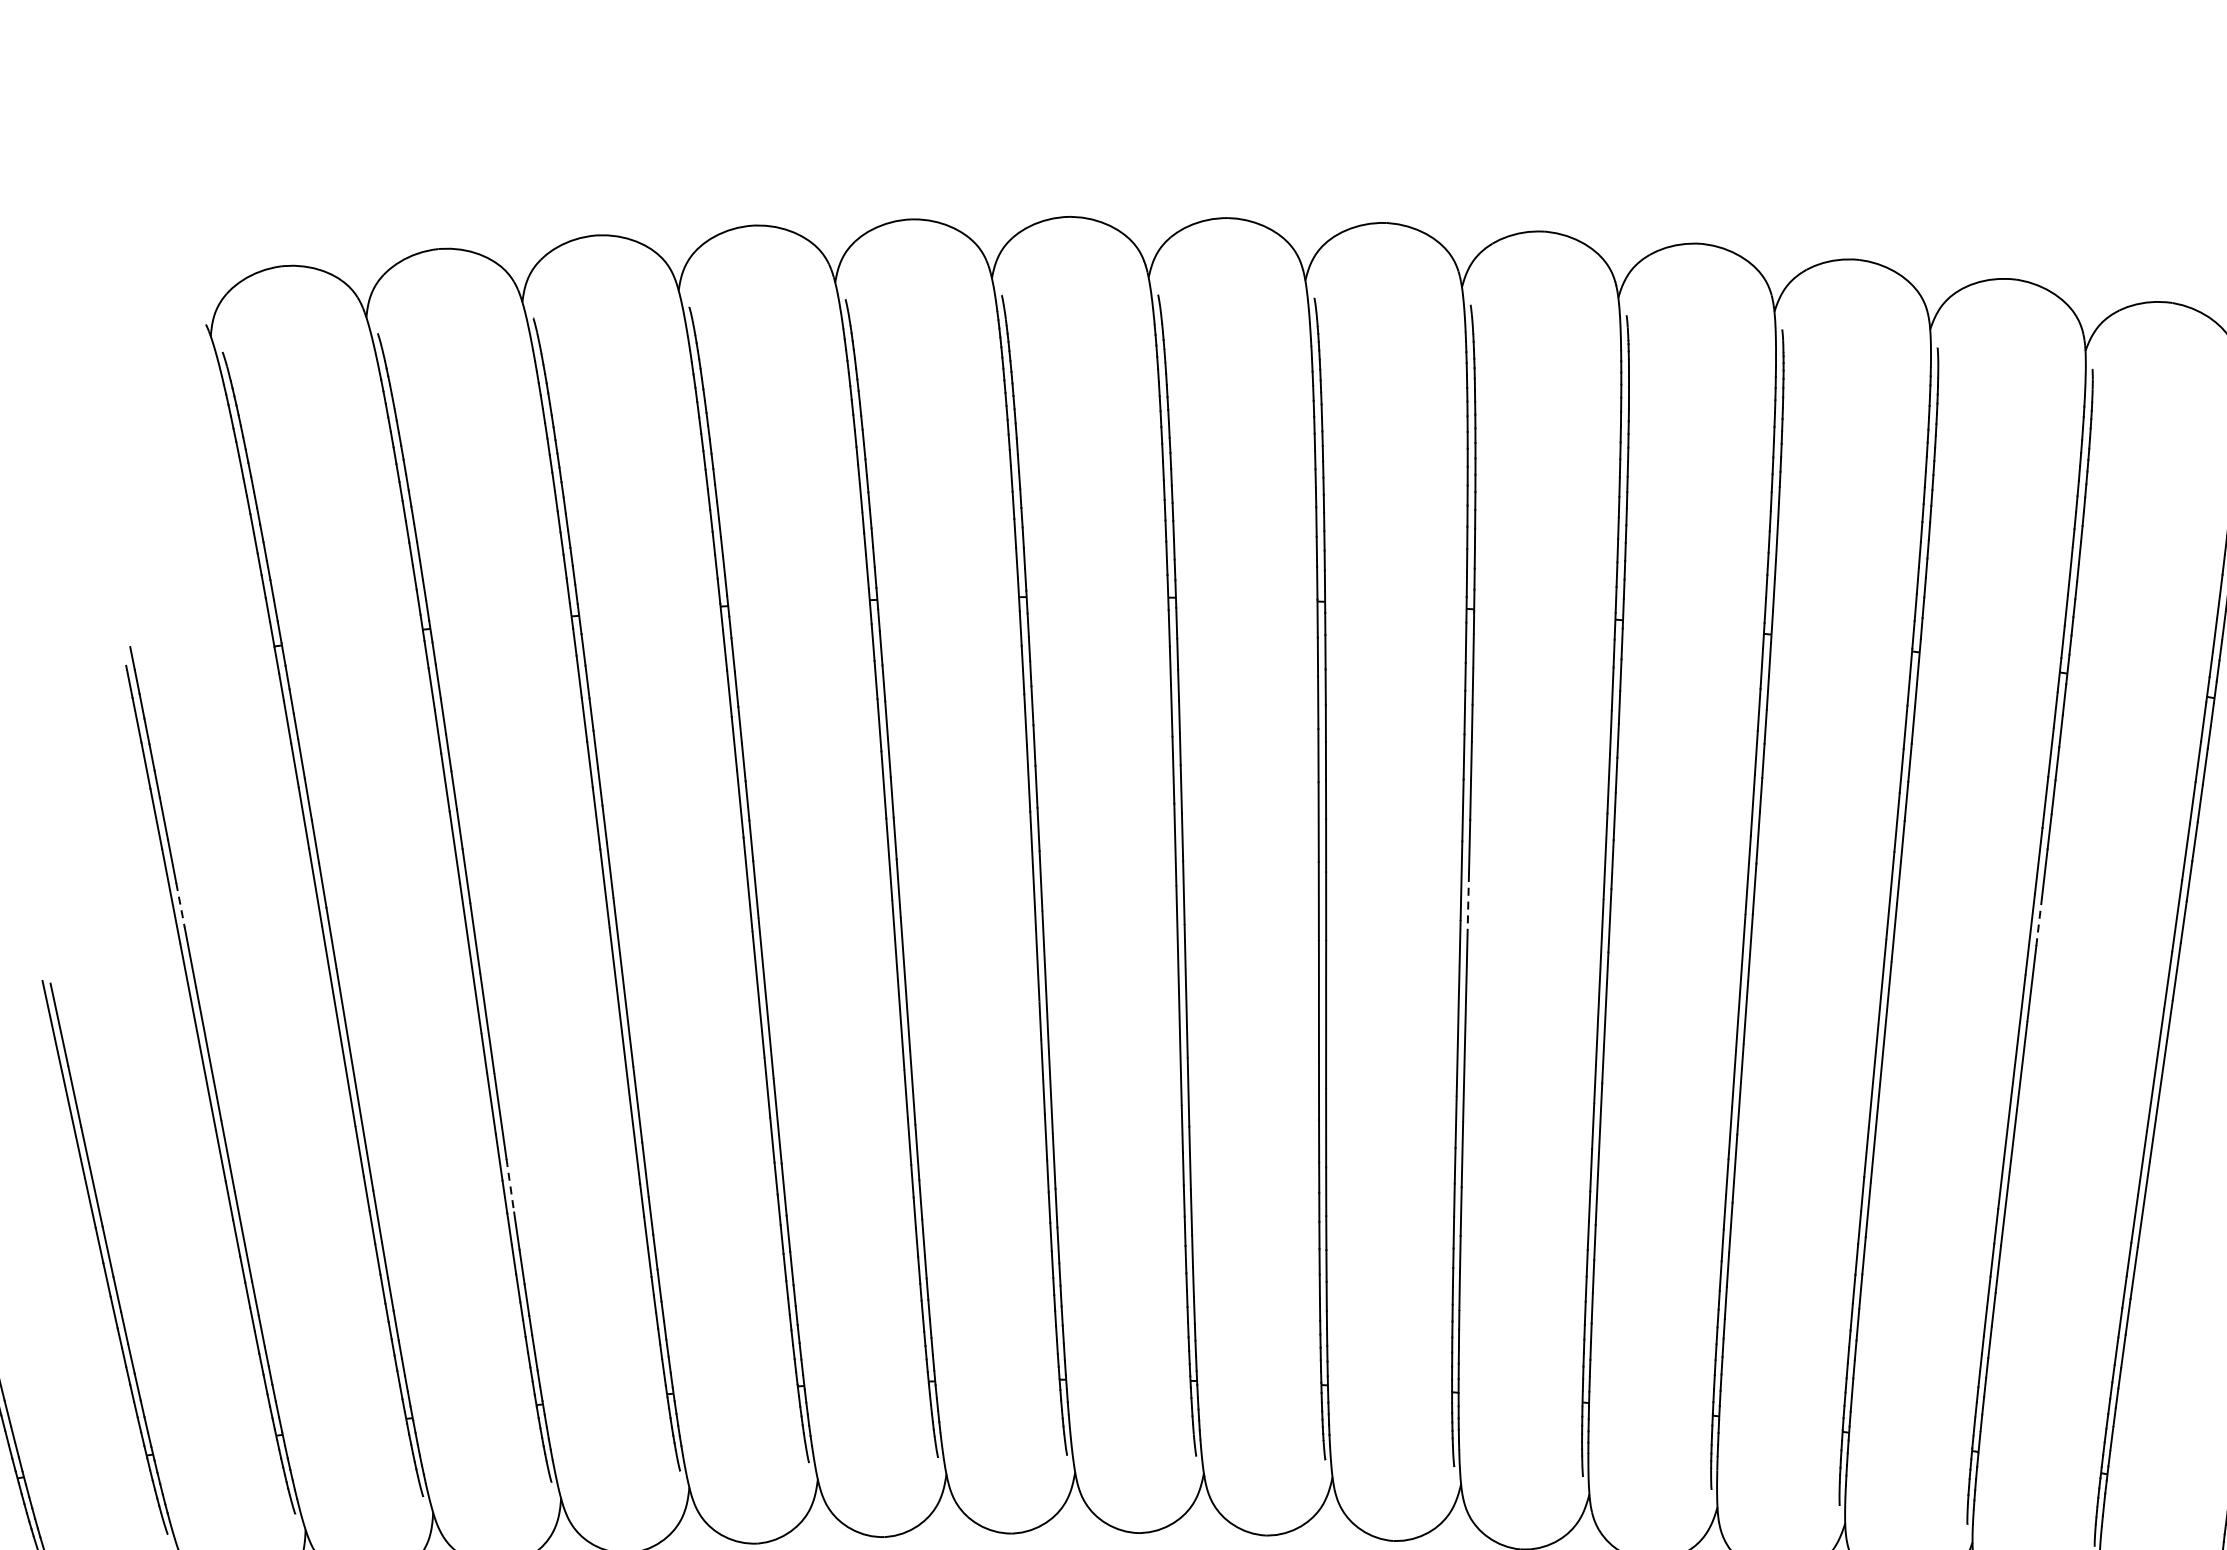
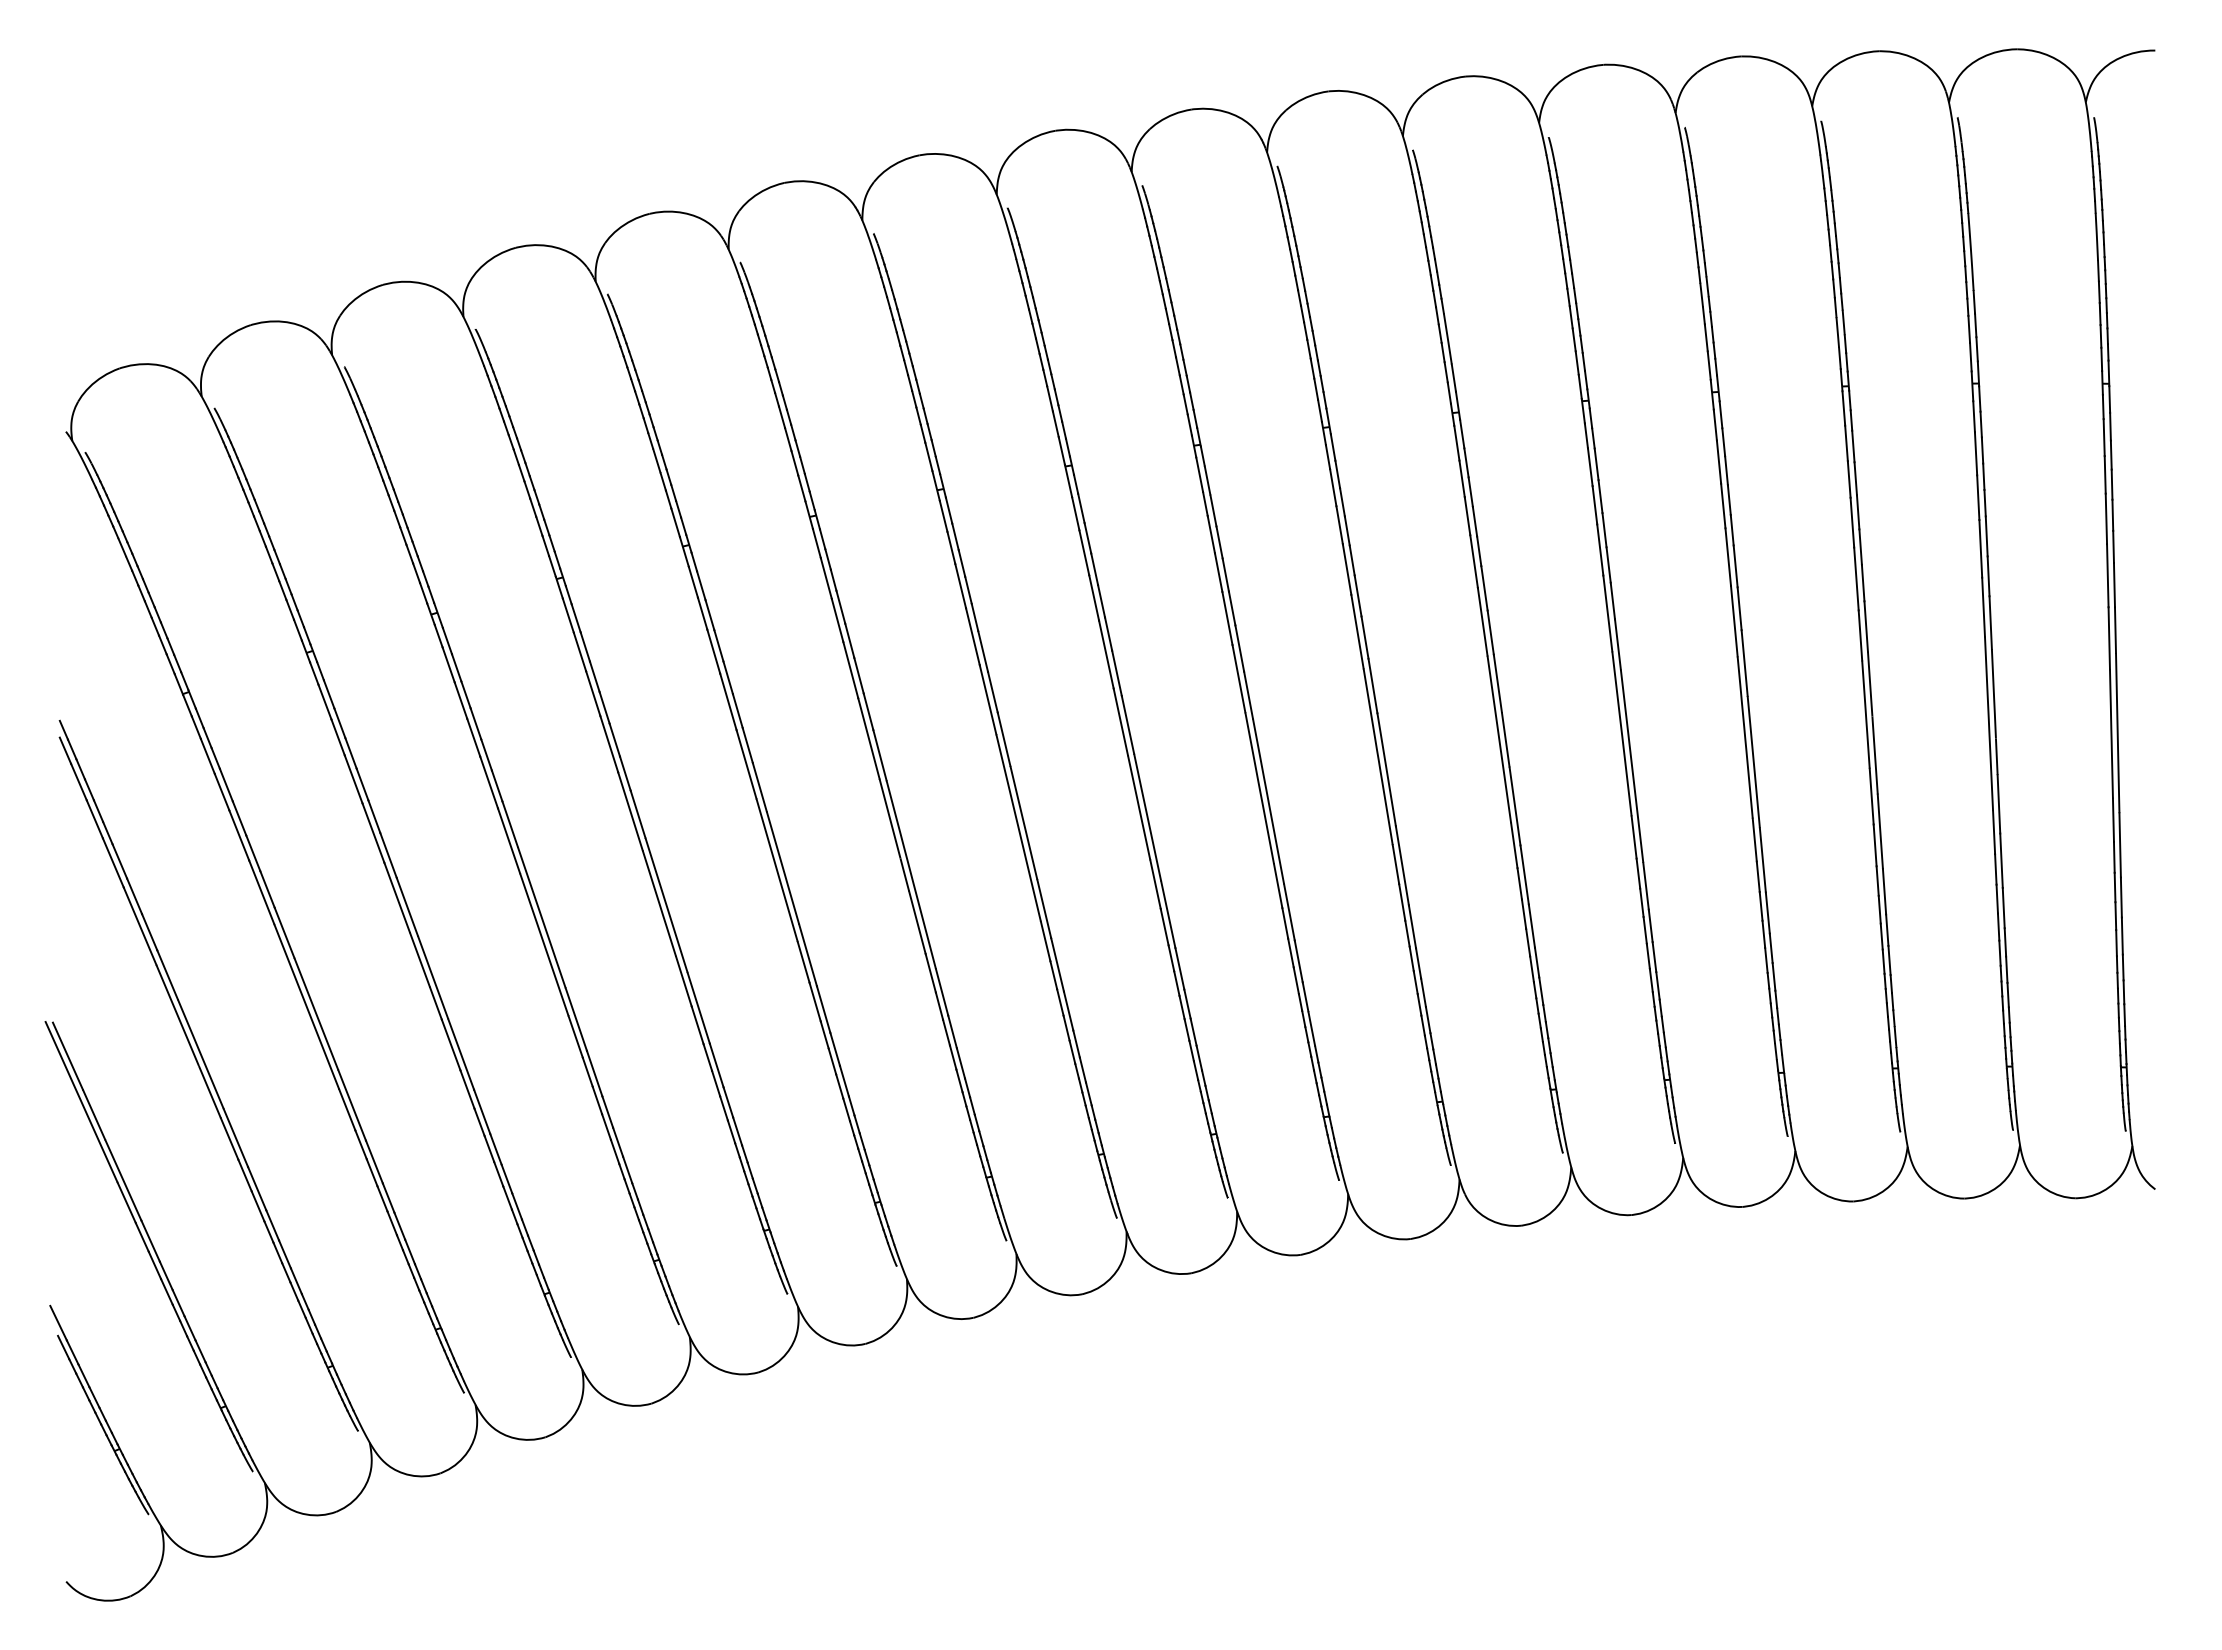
line: (1468, 901) -> (1248, 695), dashed -> solid
line: (180, 905) -> (149, 932), dashed -> solid
line: (2039, 921) -> (1739, 608), dashed -> solid
line: (510, 1185) -> (482, 1111), dashed -> solid

